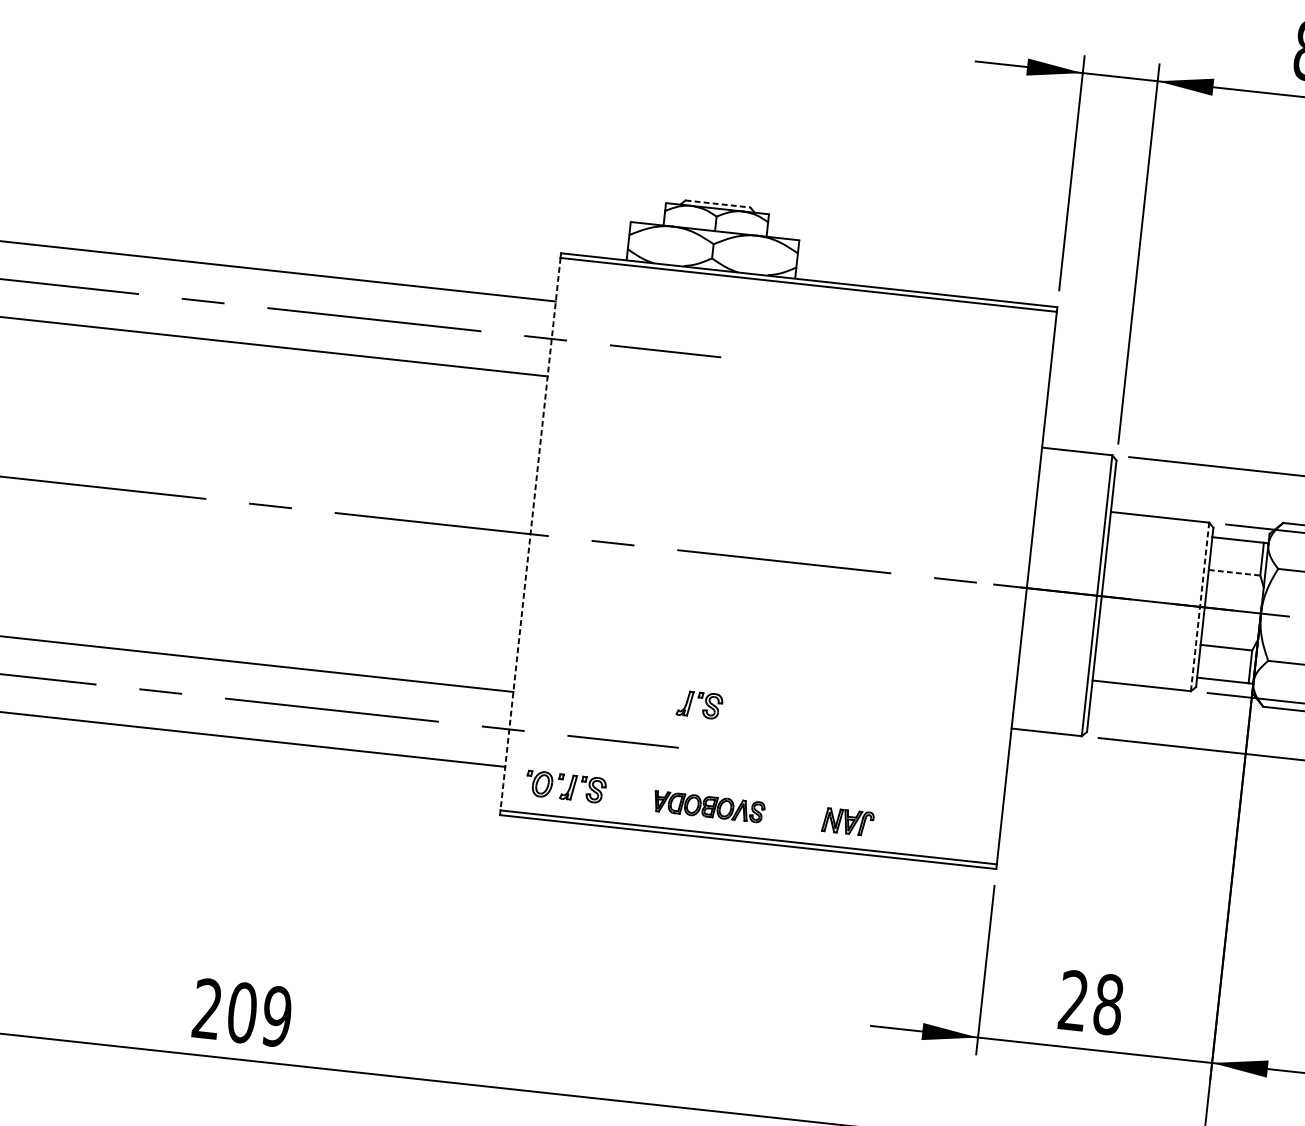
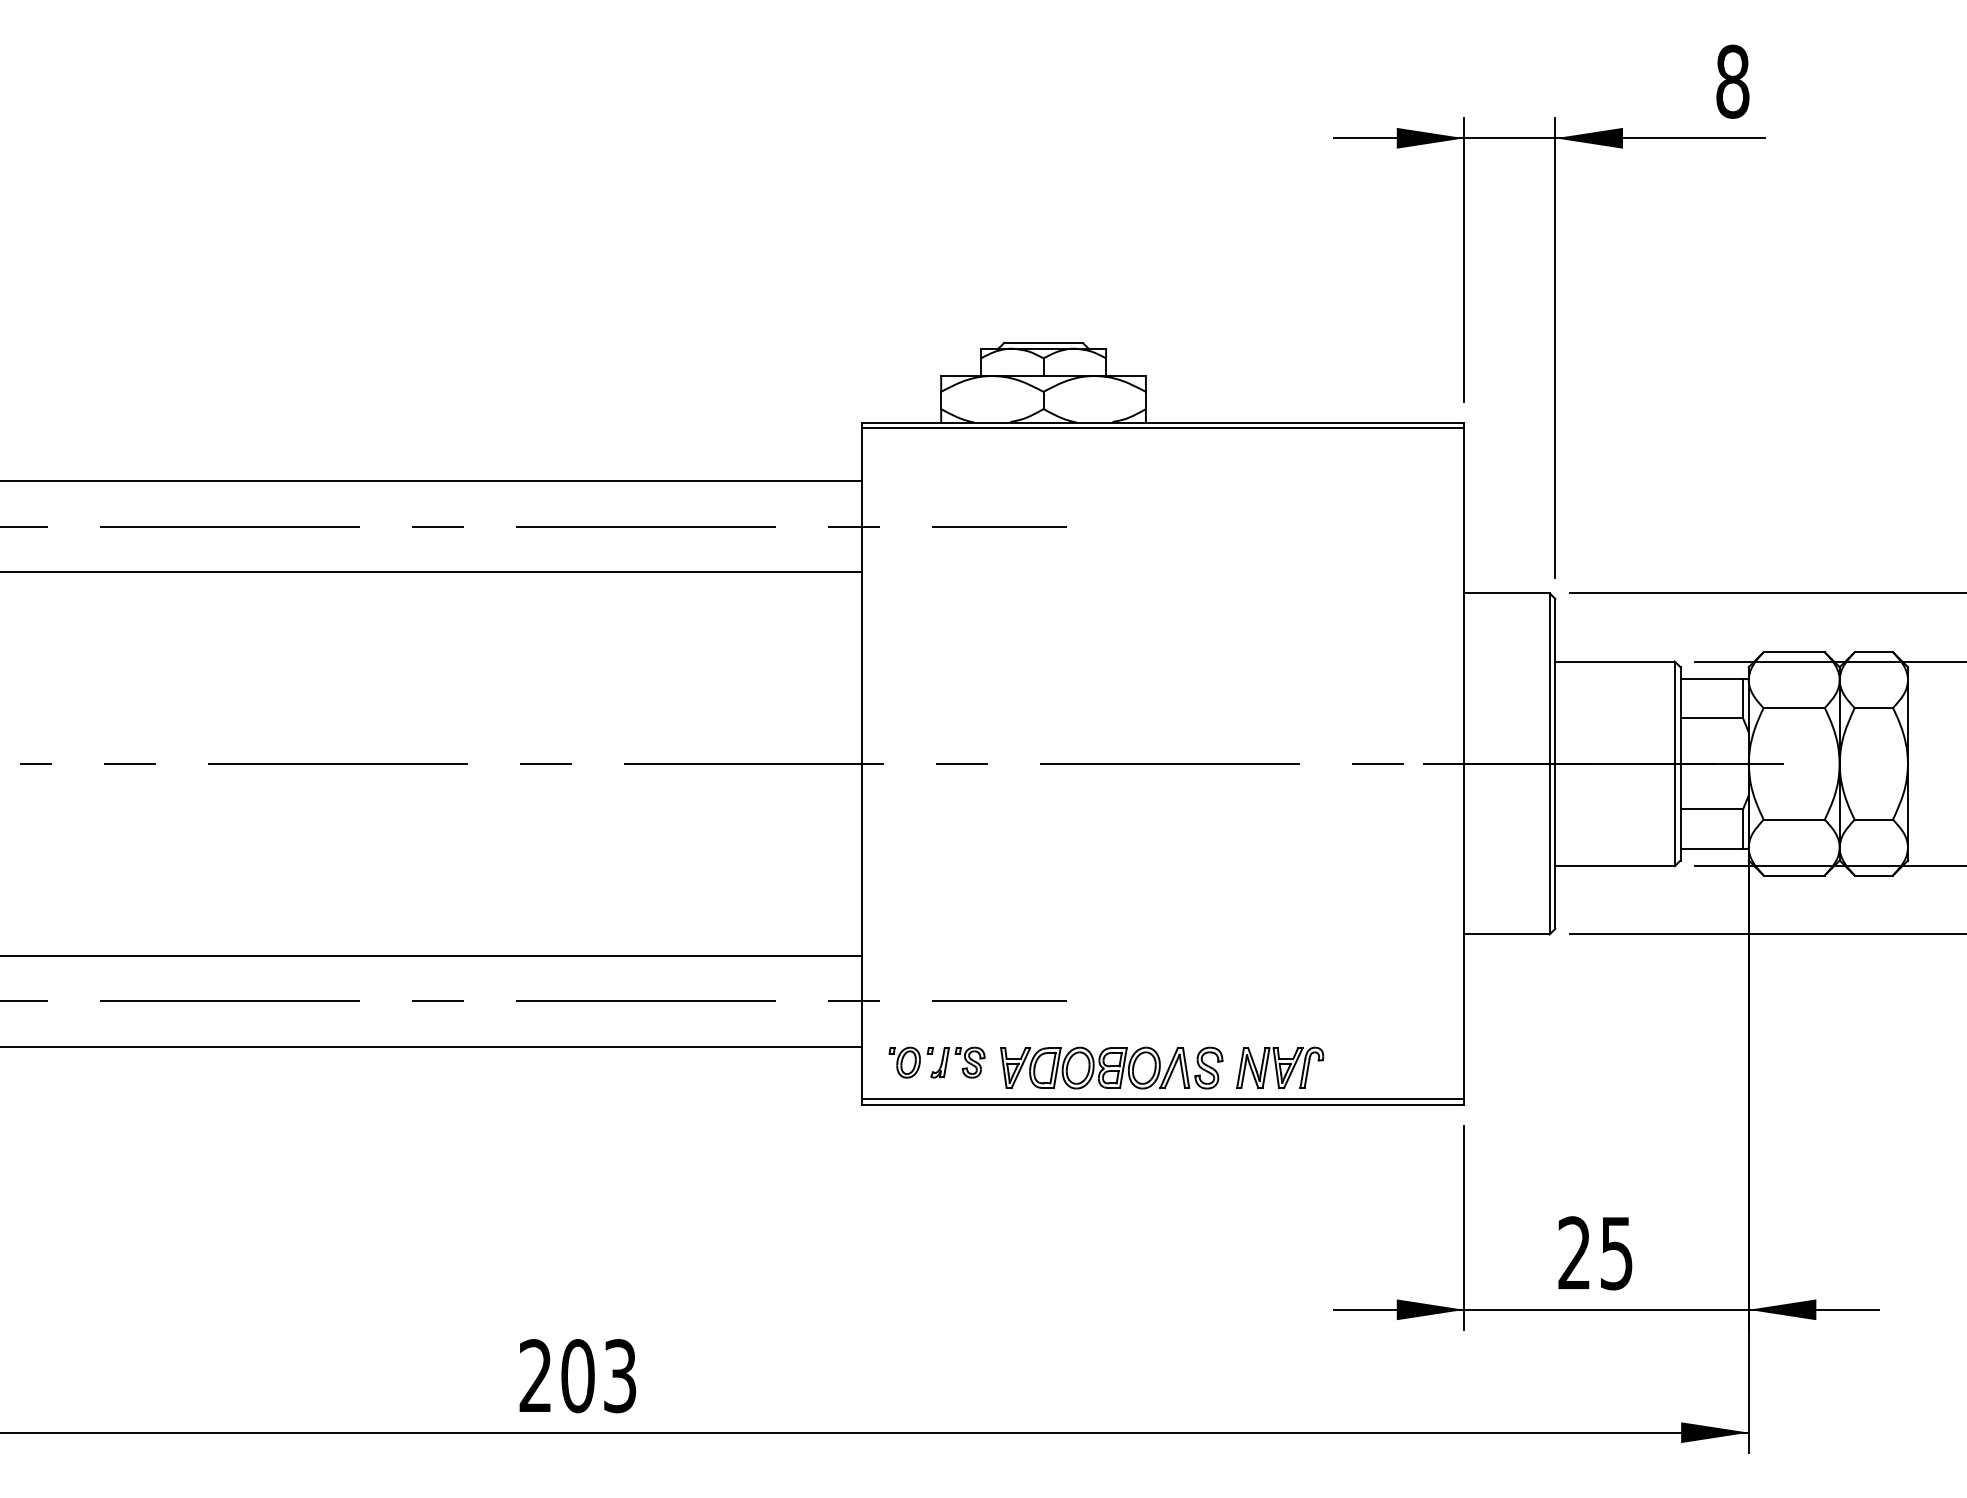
line: (718, 204) -> (1044, 343), dashed -> solid
line: (530, 533) -> (861, 763), dashed -> solid
line: (1235, 572) -> (1712, 718), dashed -> solid
line: (1199, 606) -> (1674, 763), dashed -> solid
part: (705, 702) -> (1093, 943), removed
part: (709, 806) -> (1111, 1067), size x1.67
part: (848, 821) -> (1280, 1067), size x1.43
text: (1108, 1004) -> (1616, 1253), 28 -> 25
text: (276, 1016) -> (619, 1376), 209 -> 203

